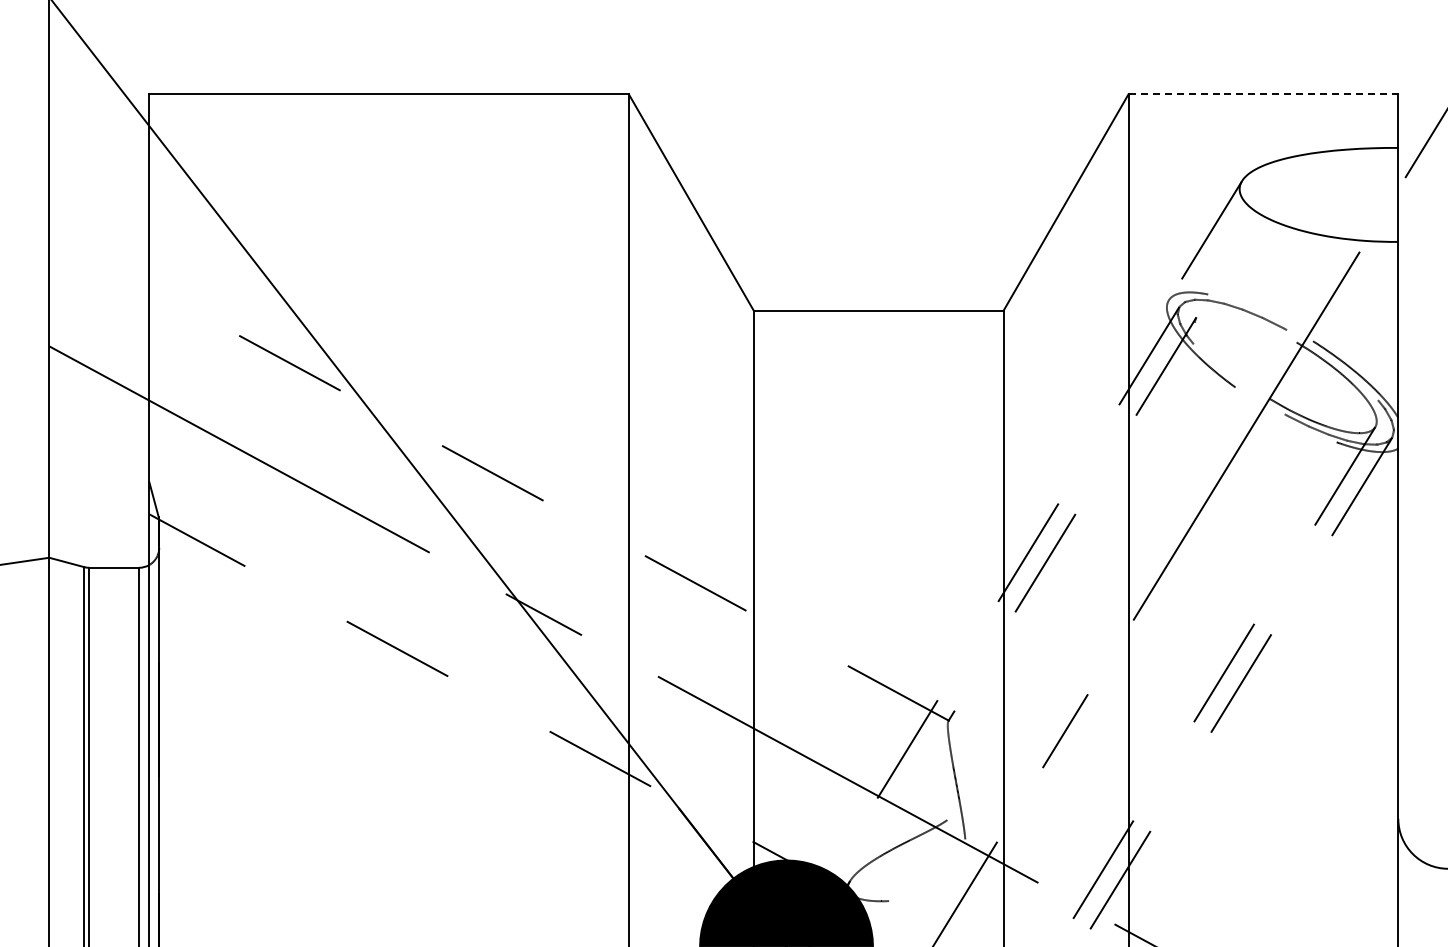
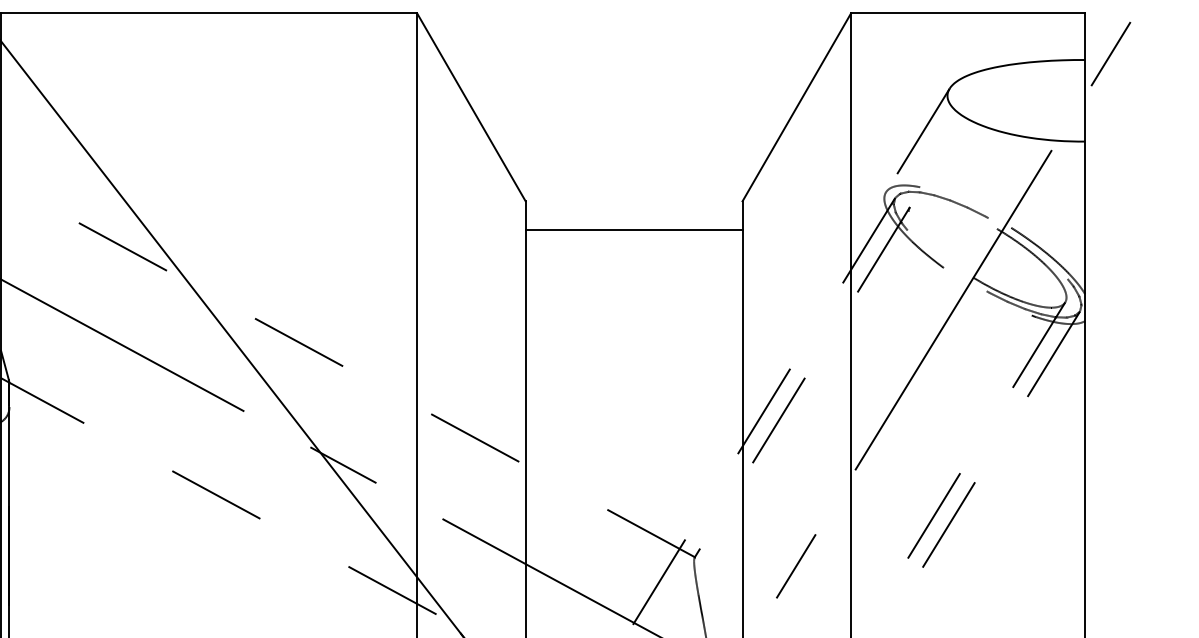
line: (1263, 94) -> (968, 13), dashed -> solid
line: (878, 311) -> (633, 230), moved

